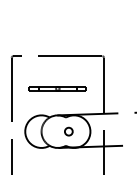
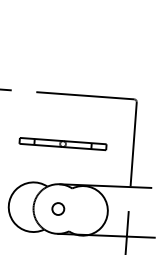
circle: (68, 131) -> (57, 208), moved

